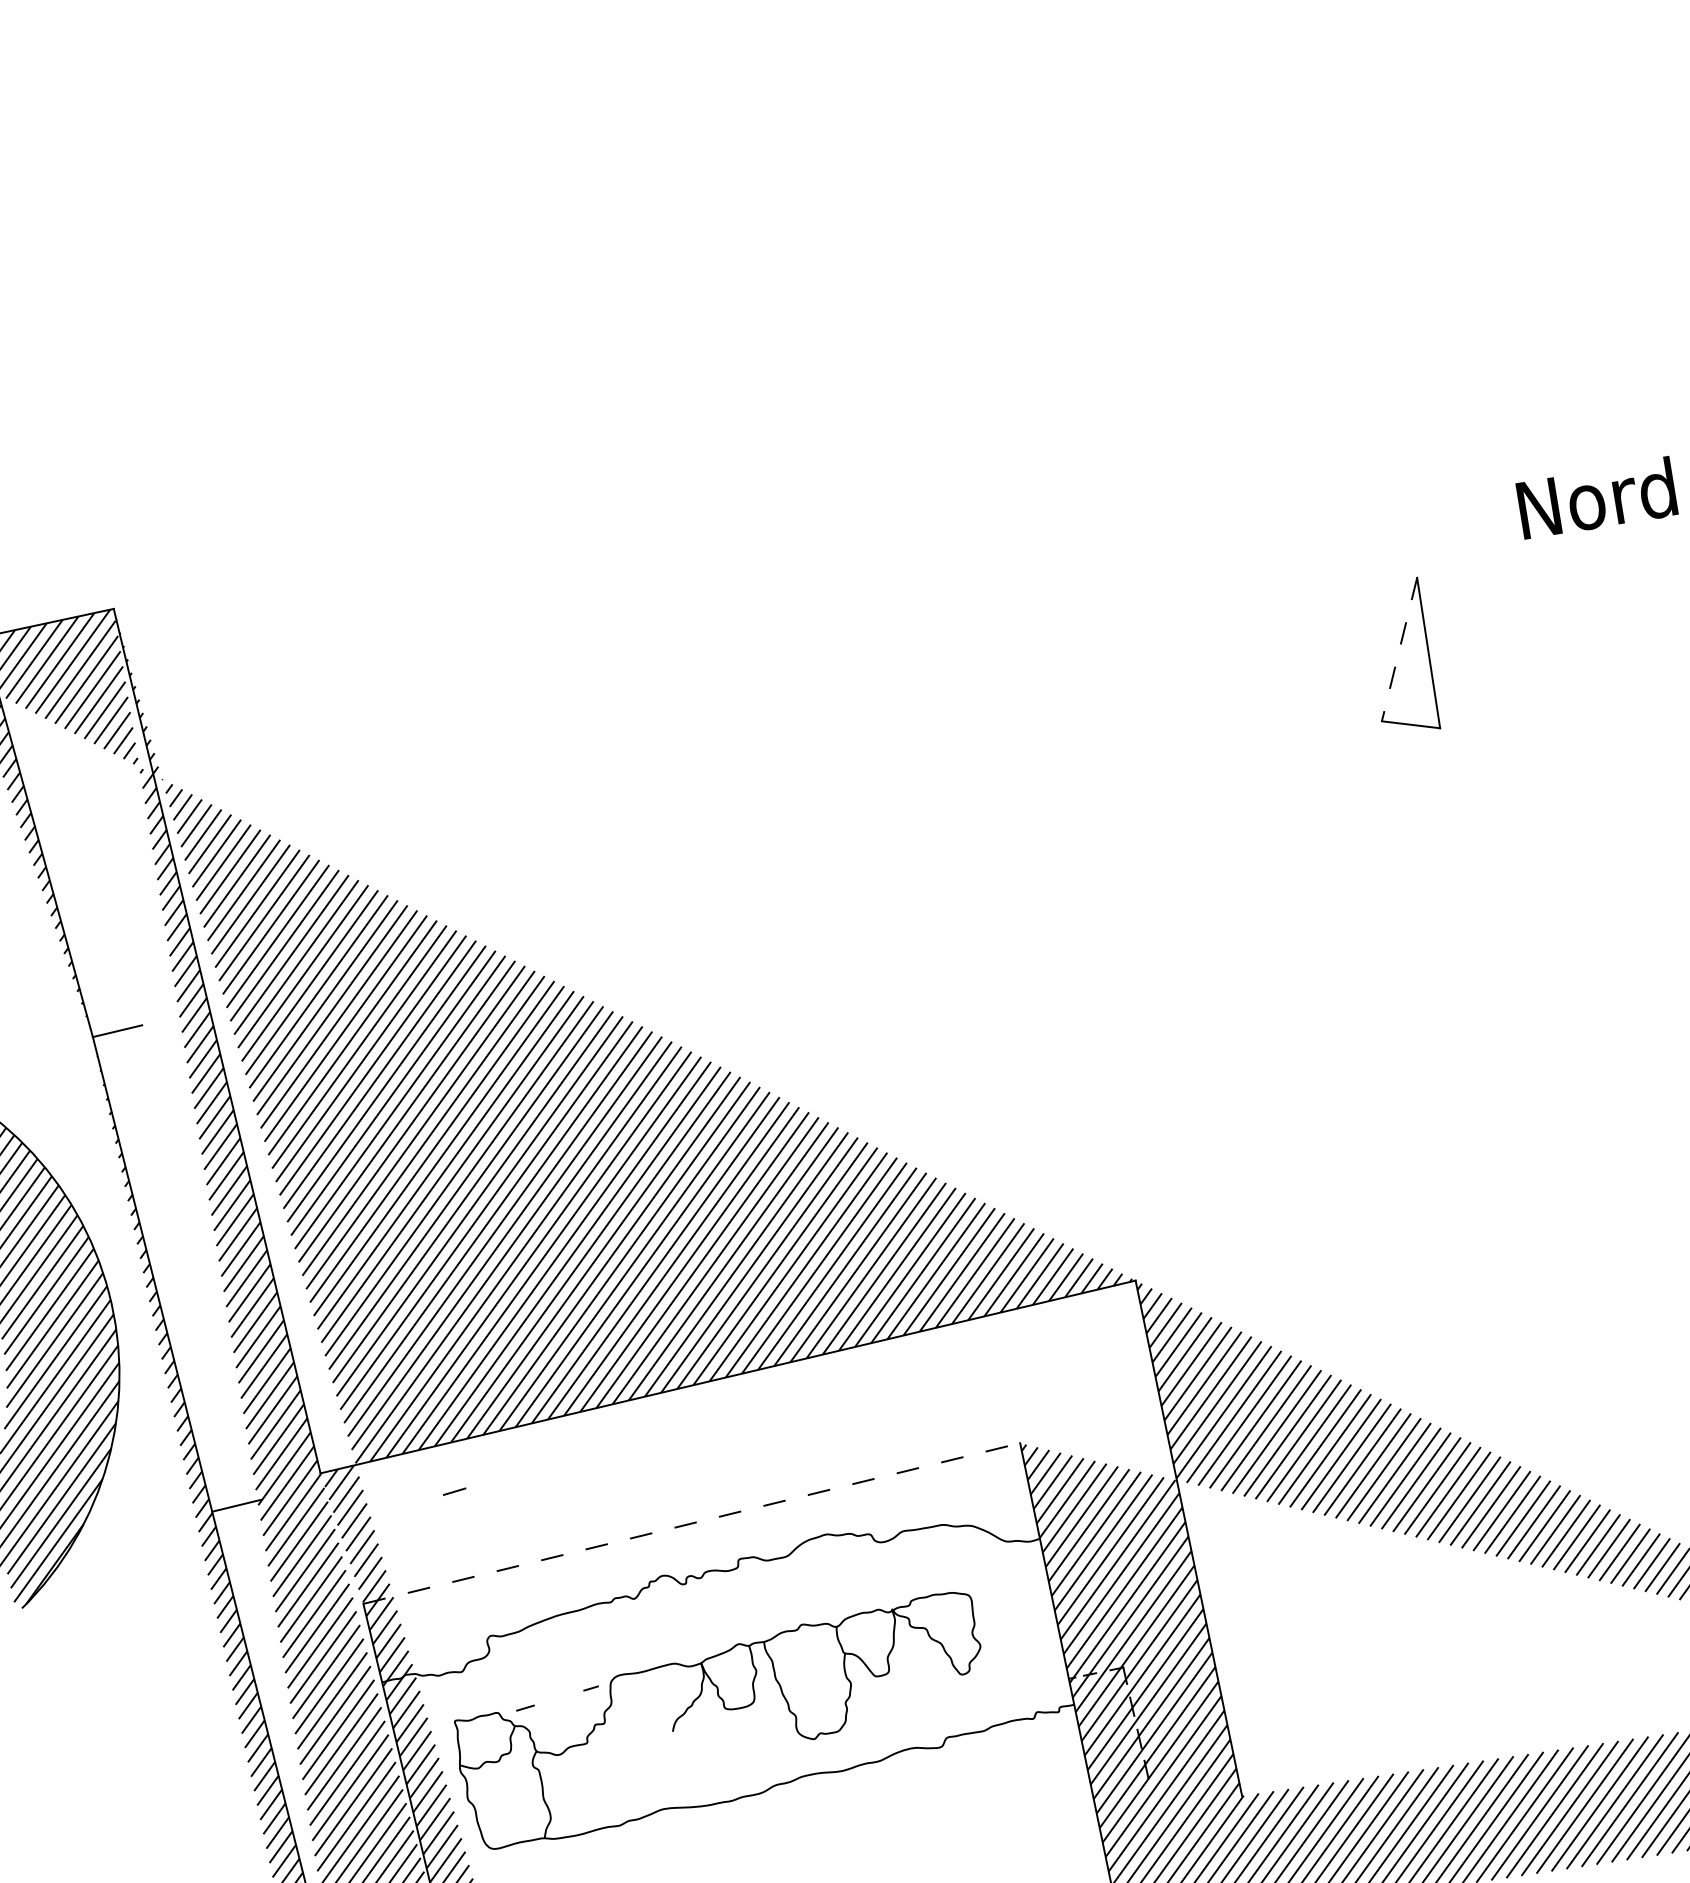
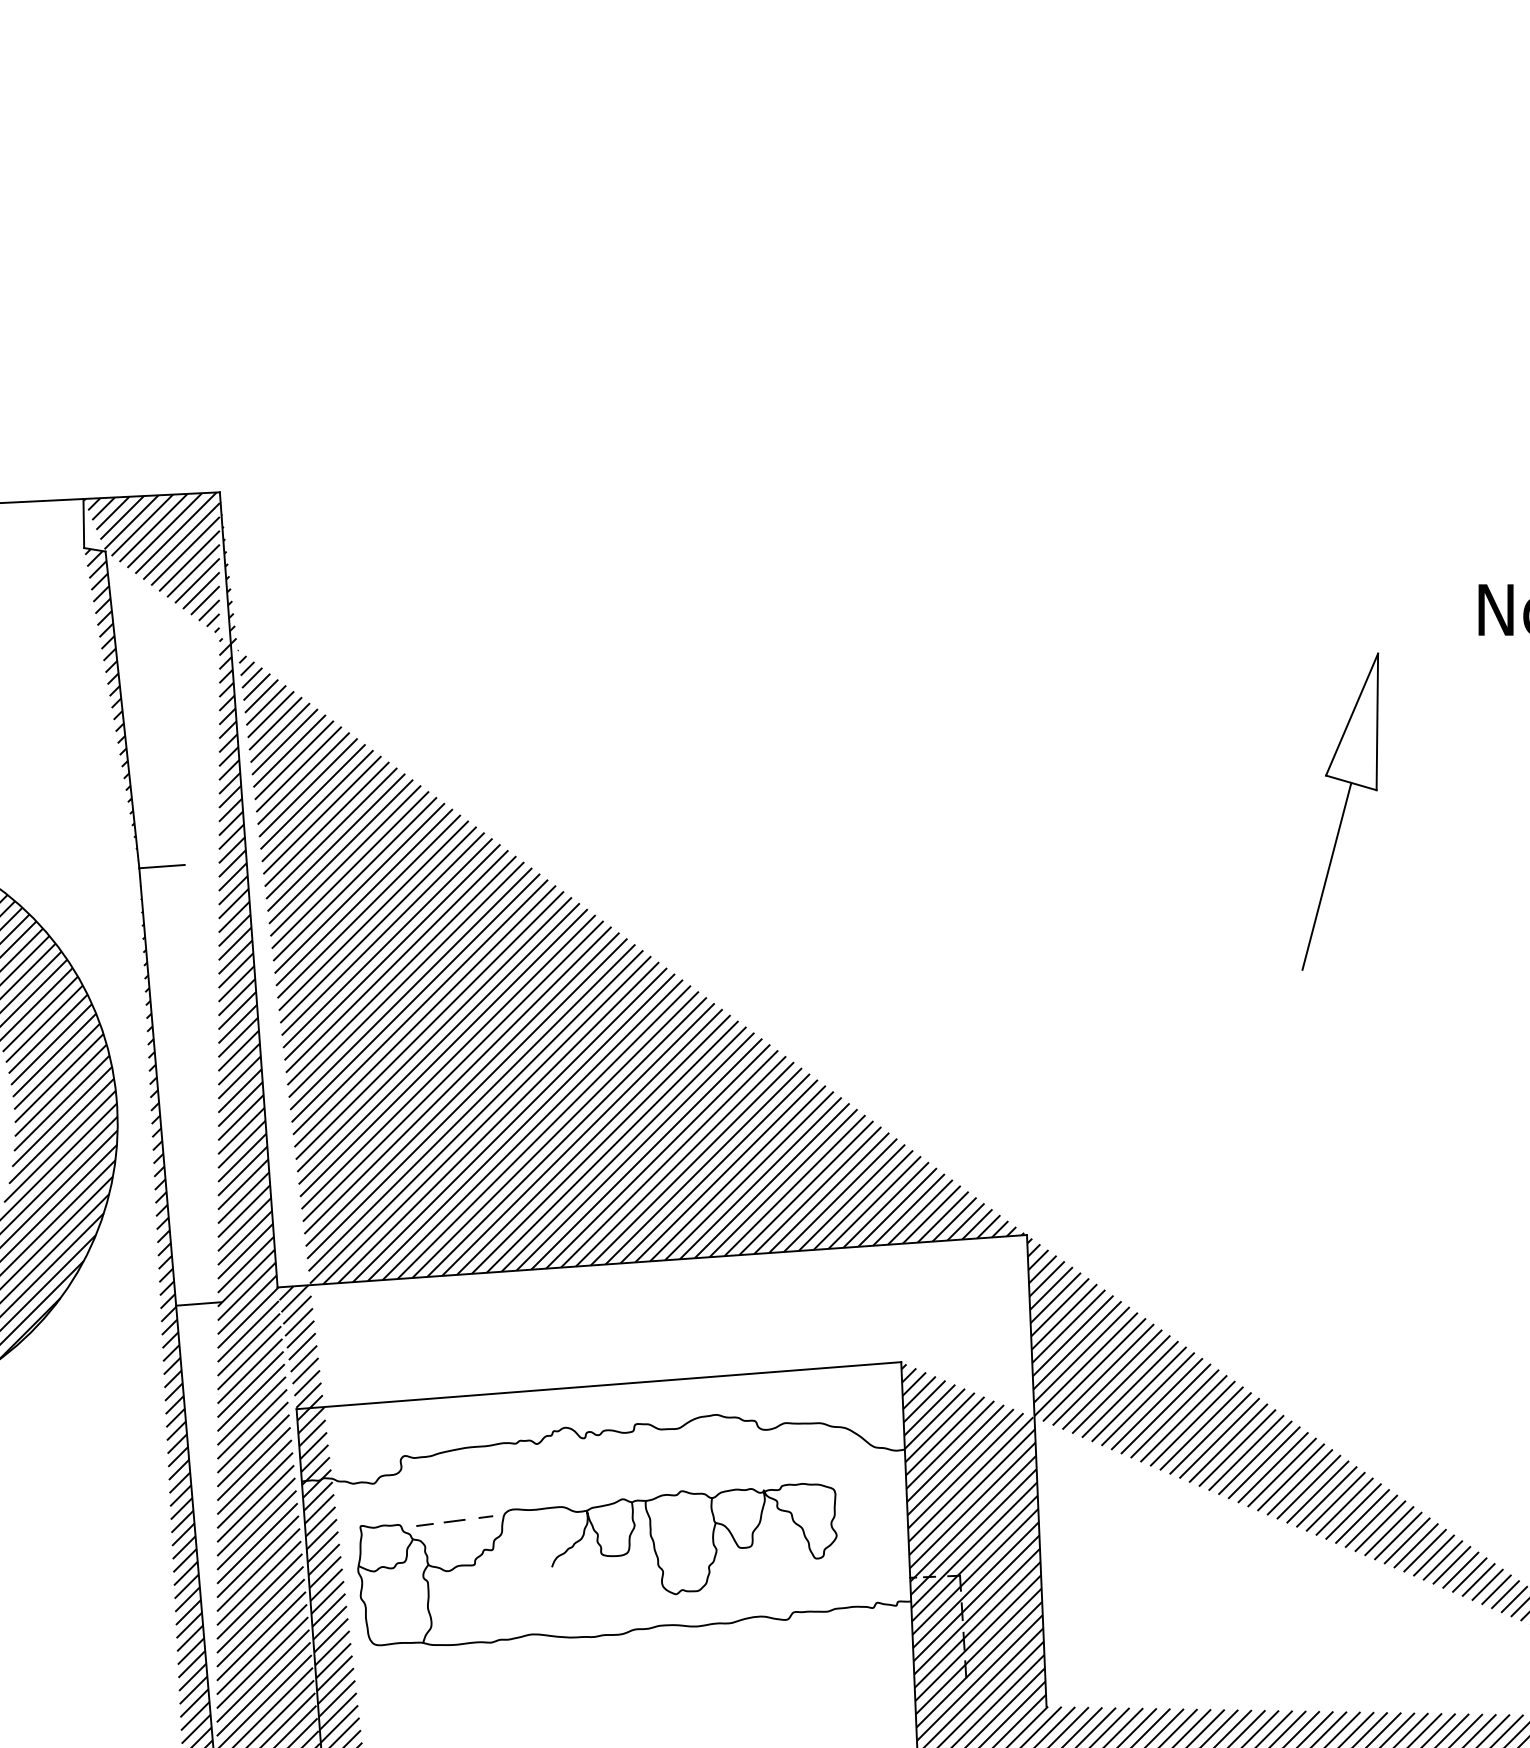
line: (1399, 650) -> (1351, 715), dashed -> solid
line: (1400, 831) -> (1326, 875), added
line: (454, 1492) -> (454, 1521), moved
line: (692, 1523) -> (599, 1385), dashed -> solid

